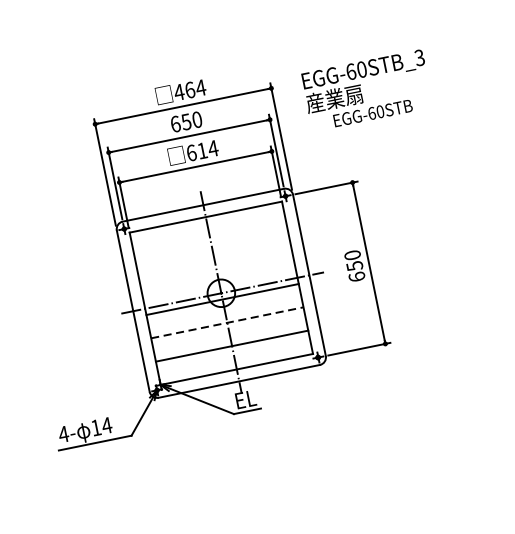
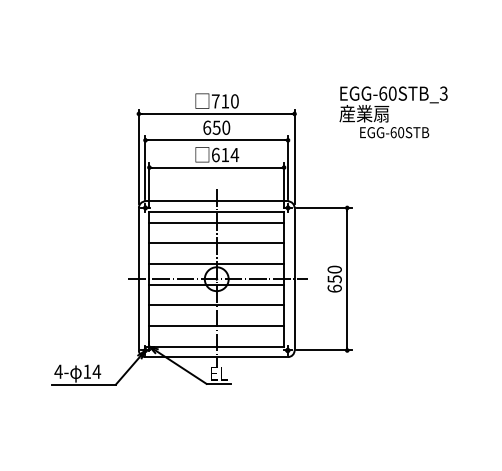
text: (190, 90) -> (225, 101), 464 -> 710
text: (367, 90) -> (393, 112), moved
line: (208, 229) -> (216, 222), added
line: (212, 252) -> (216, 243), added
line: (217, 276) -> (216, 264), added
line: (228, 322) -> (217, 305), dashed -> solid

